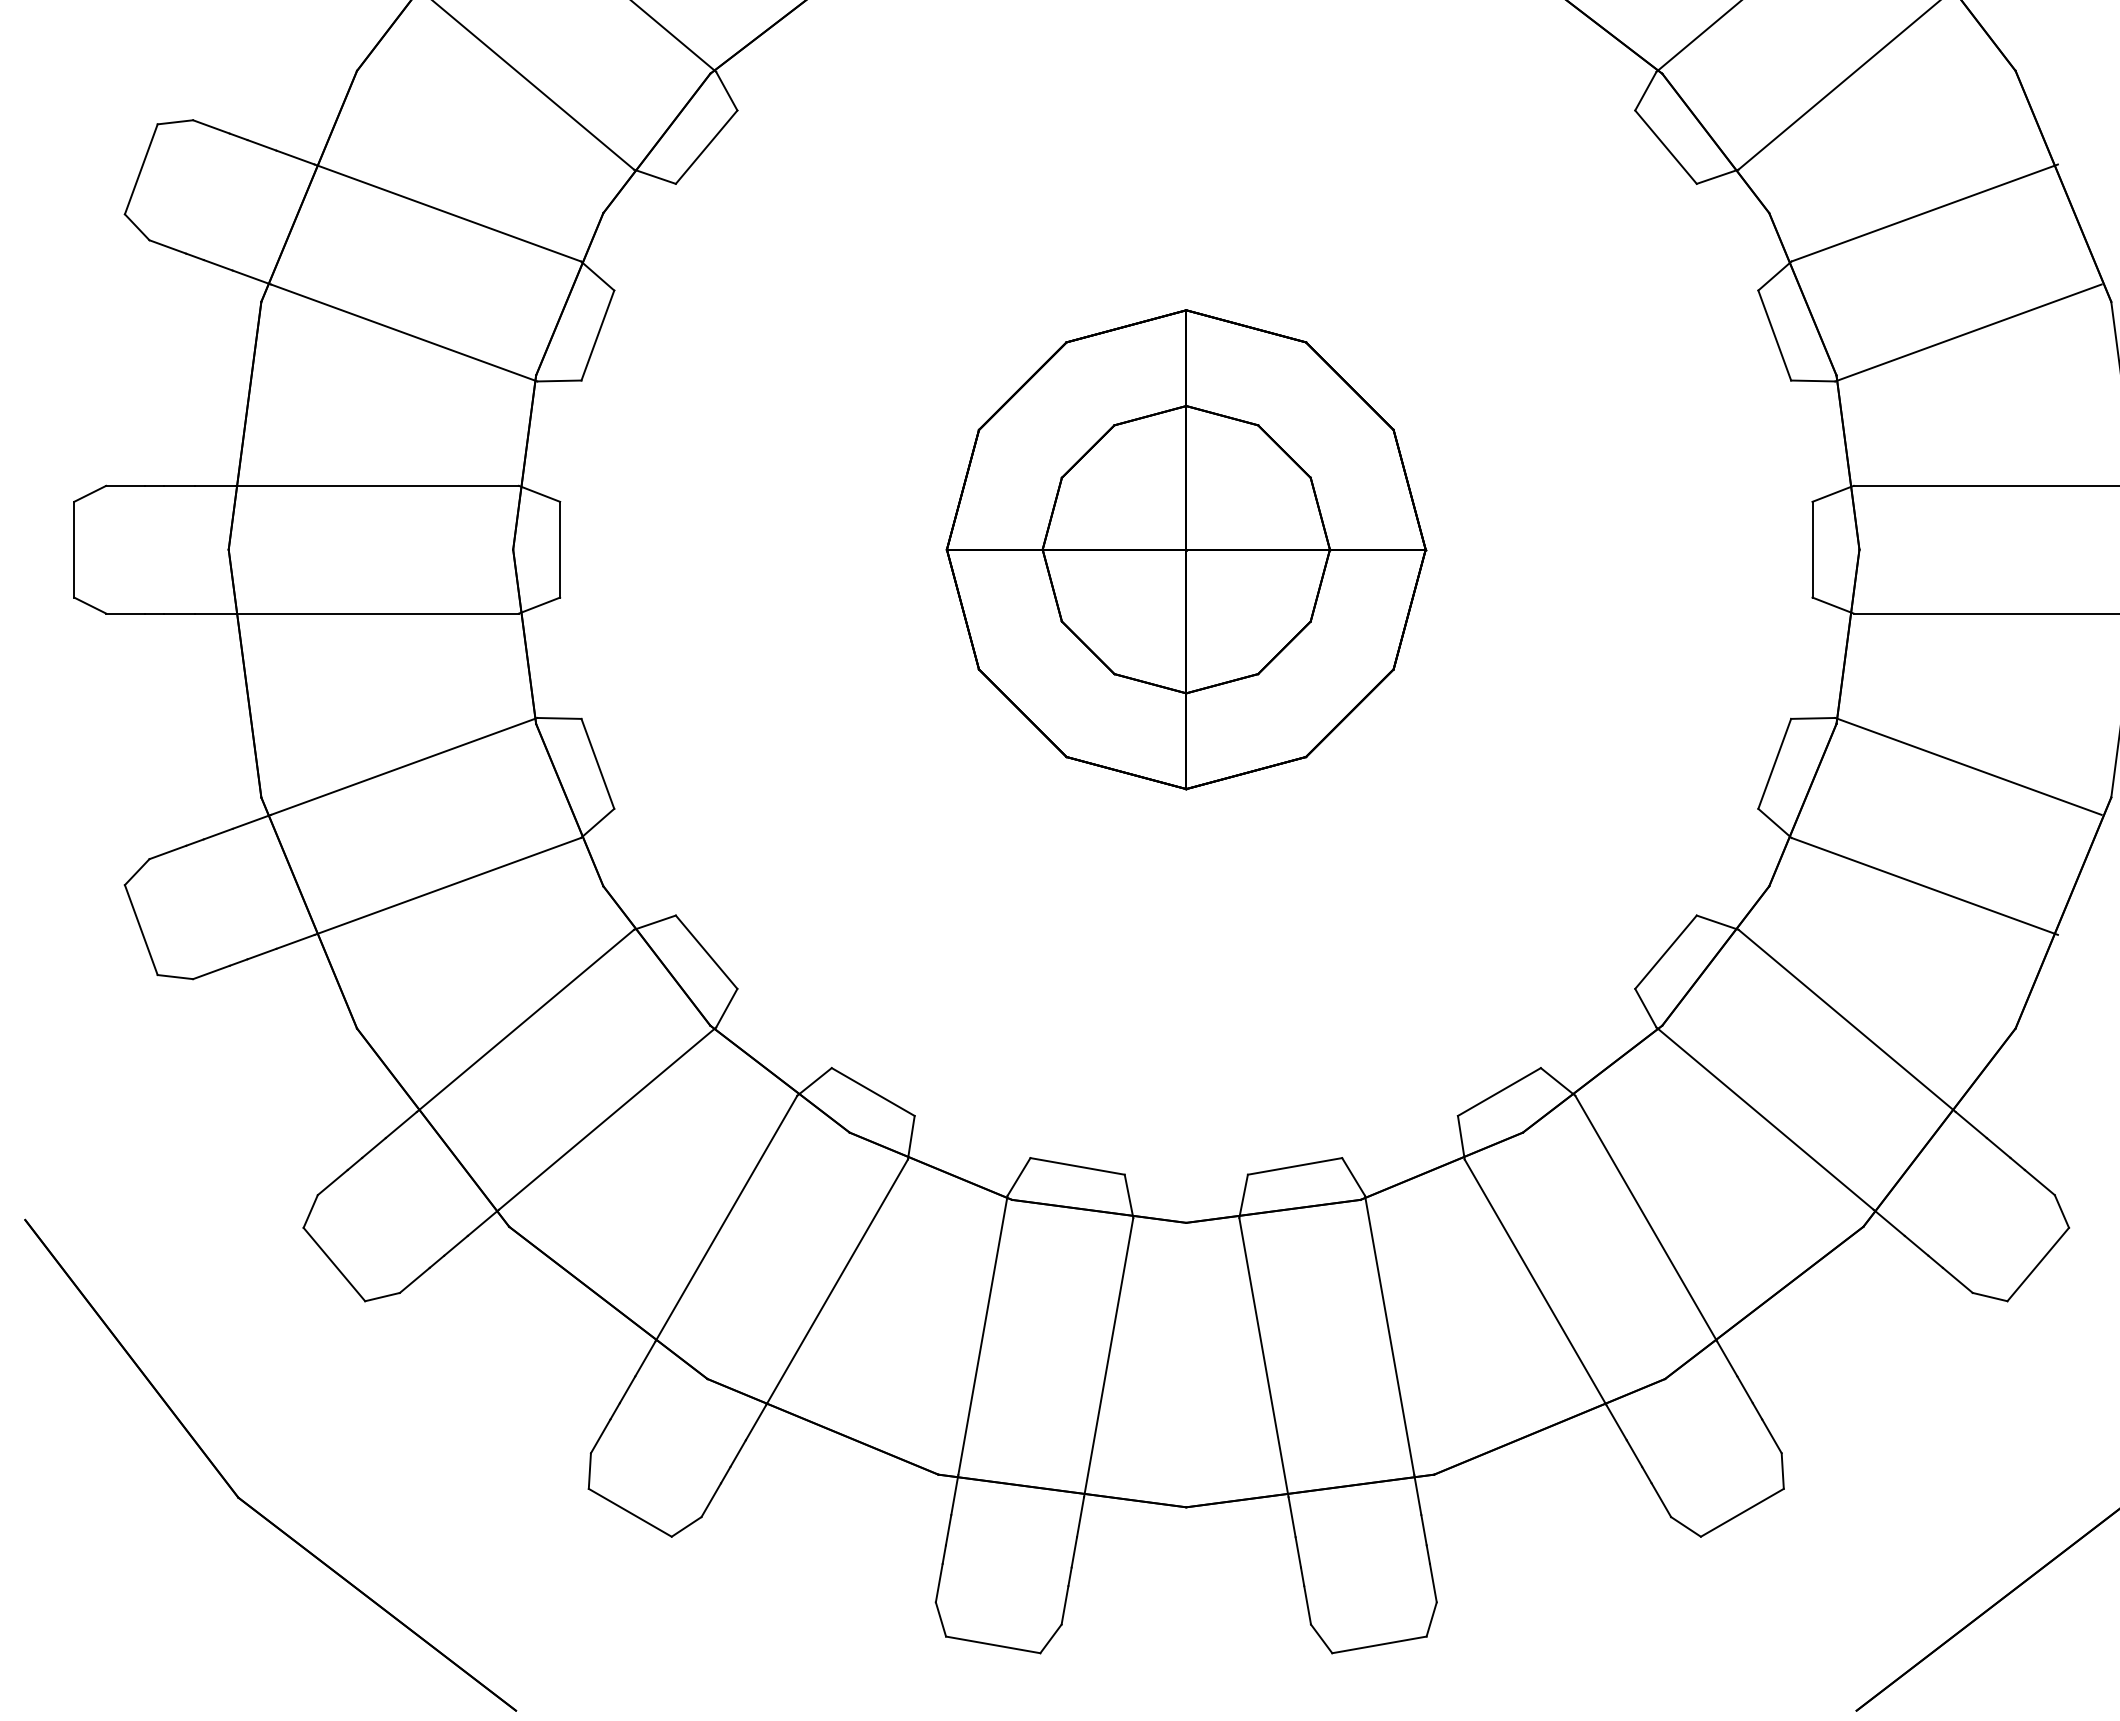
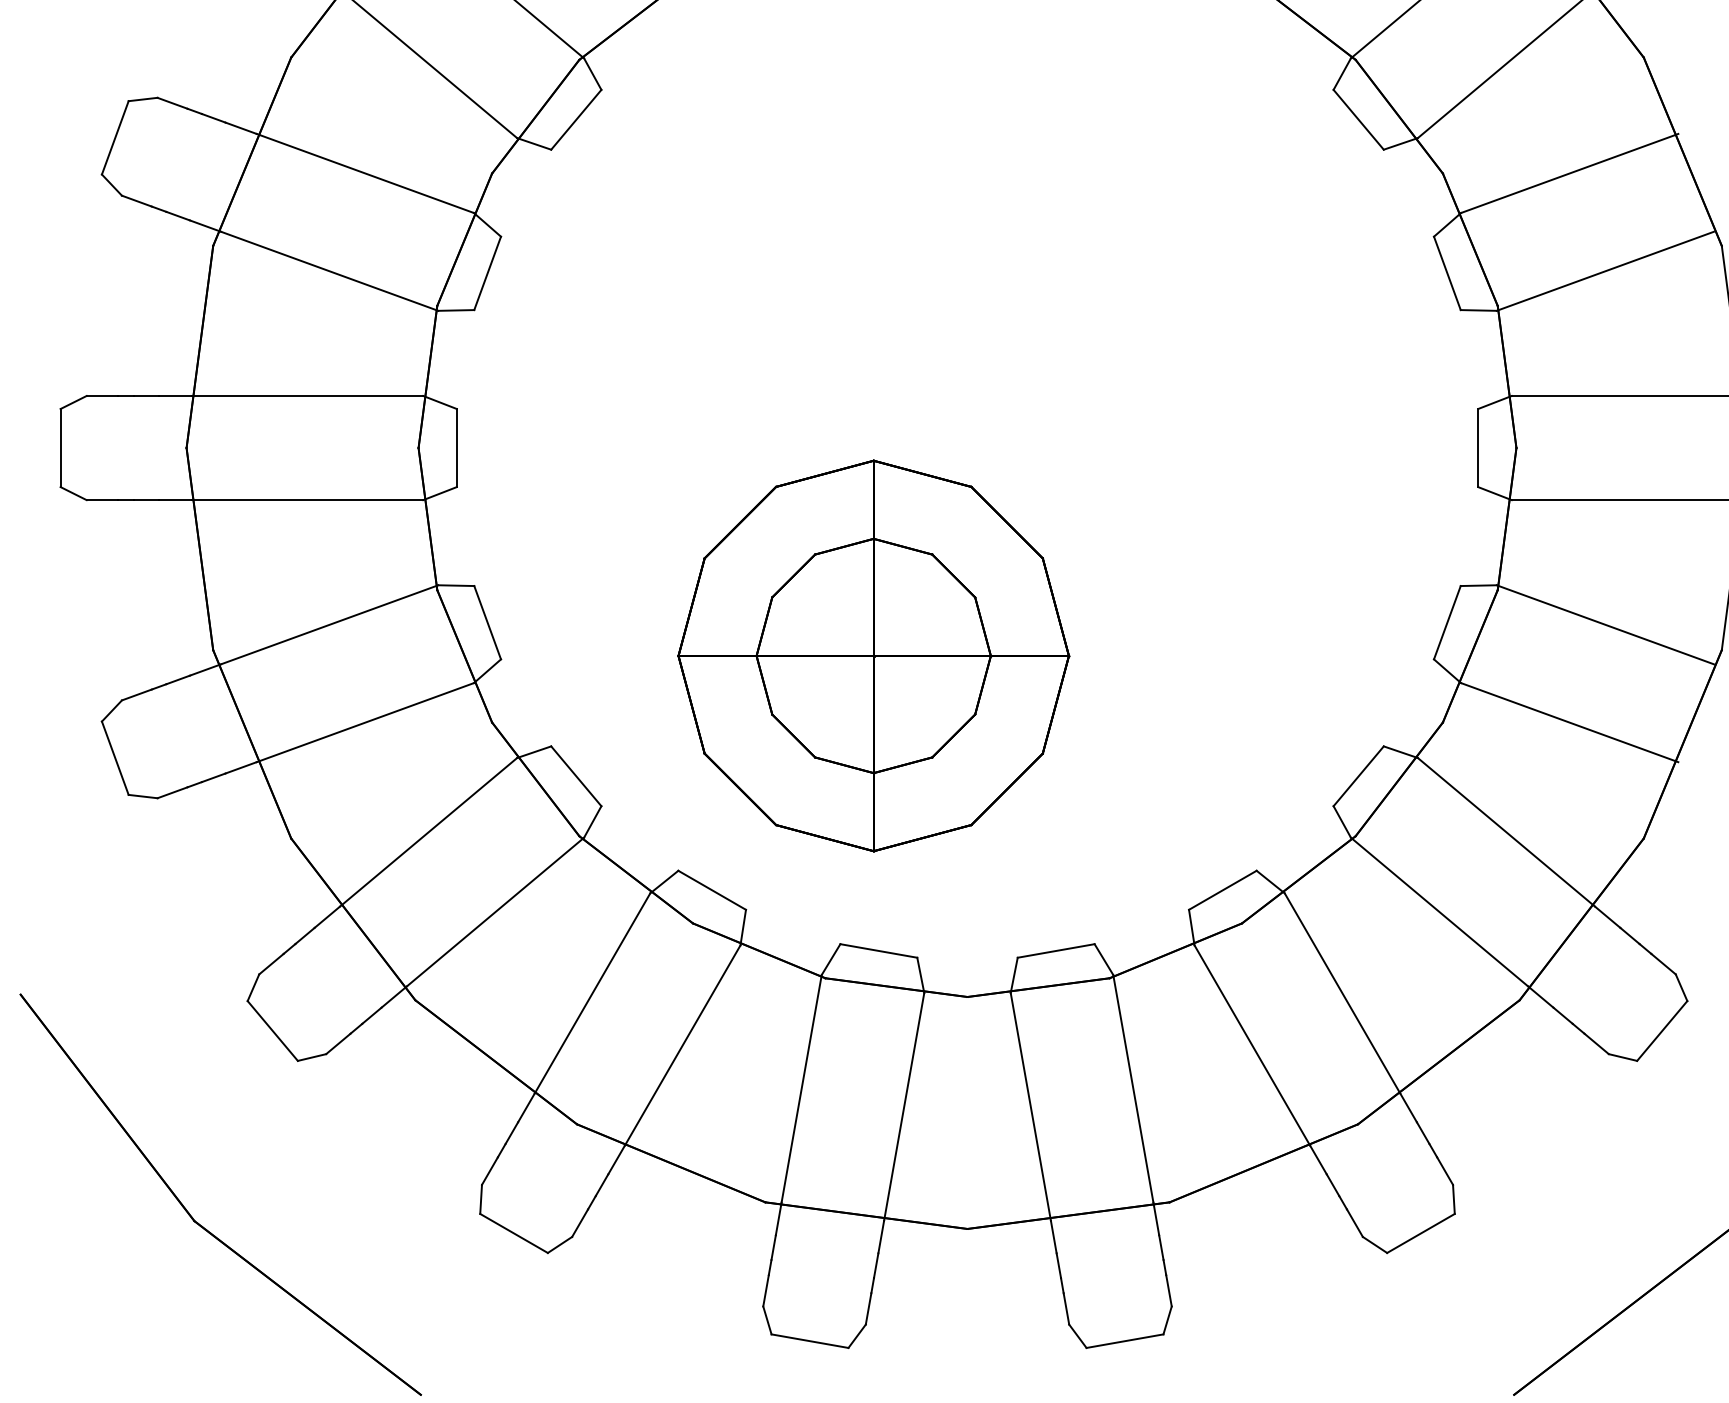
part: (1186, 549) -> (873, 655), moved

